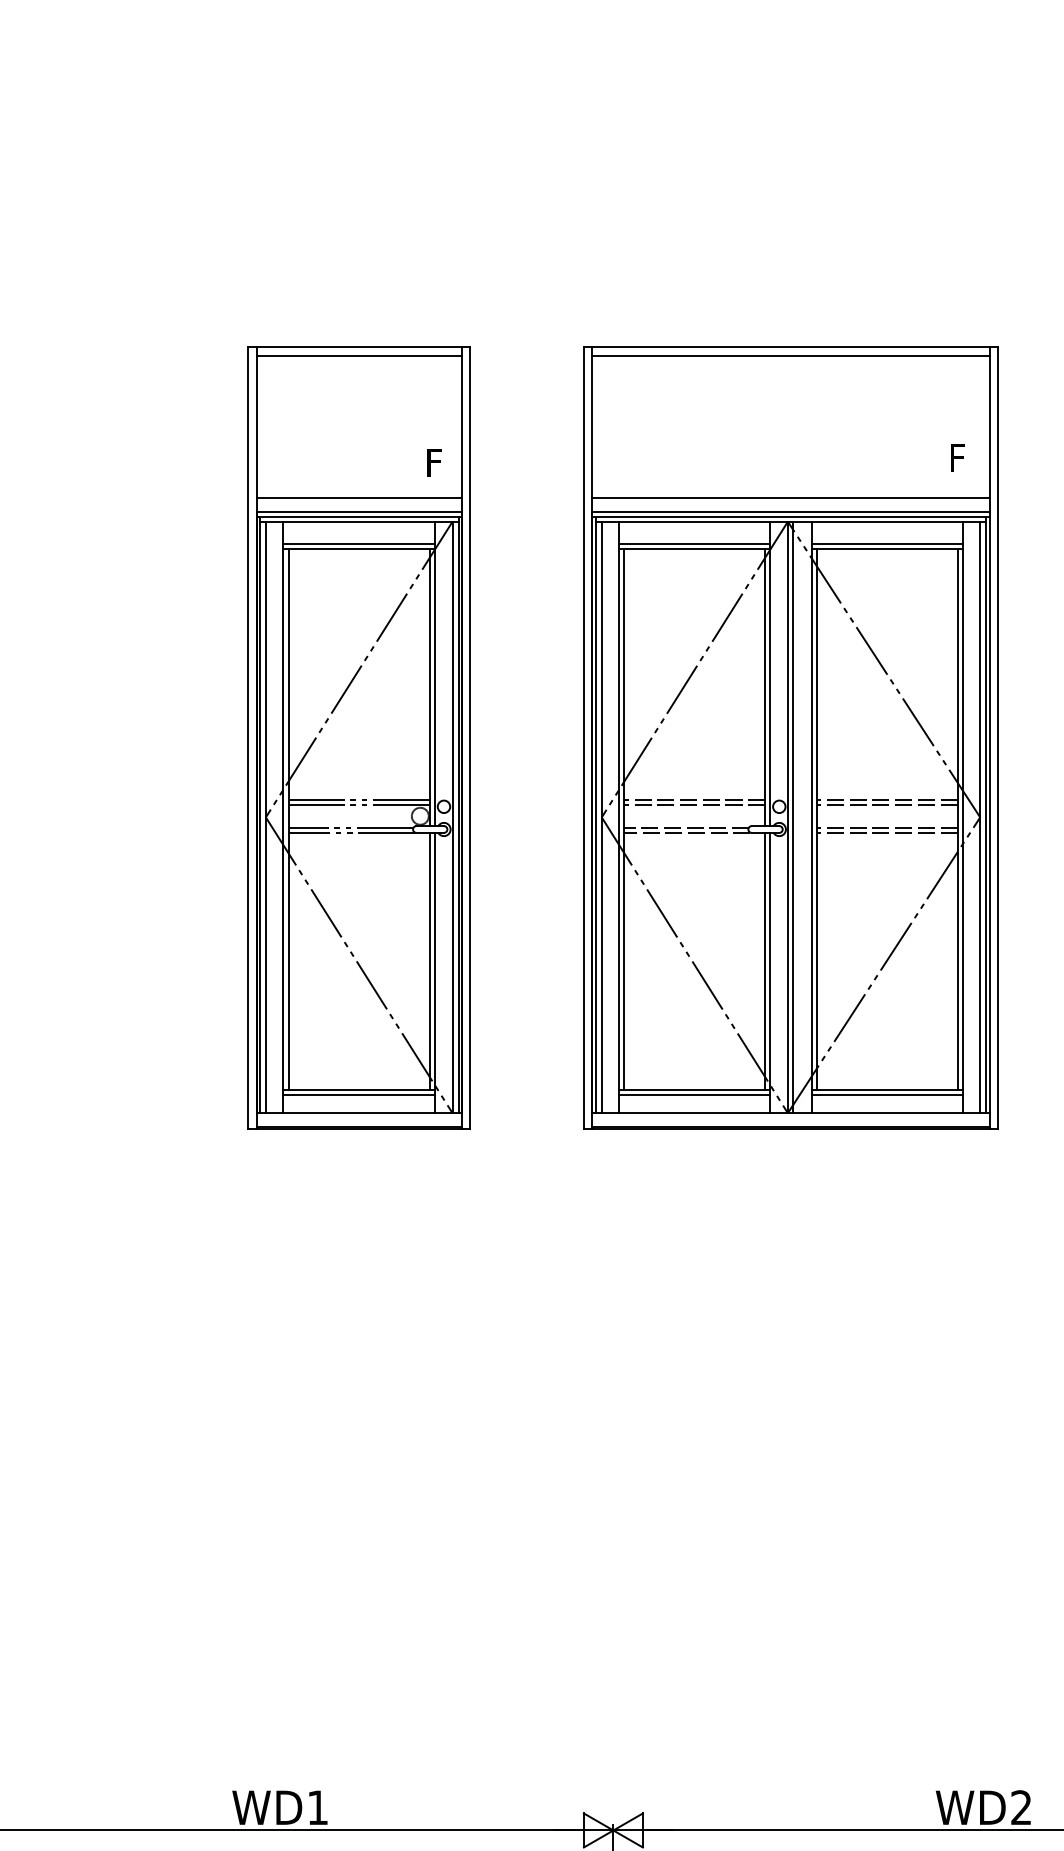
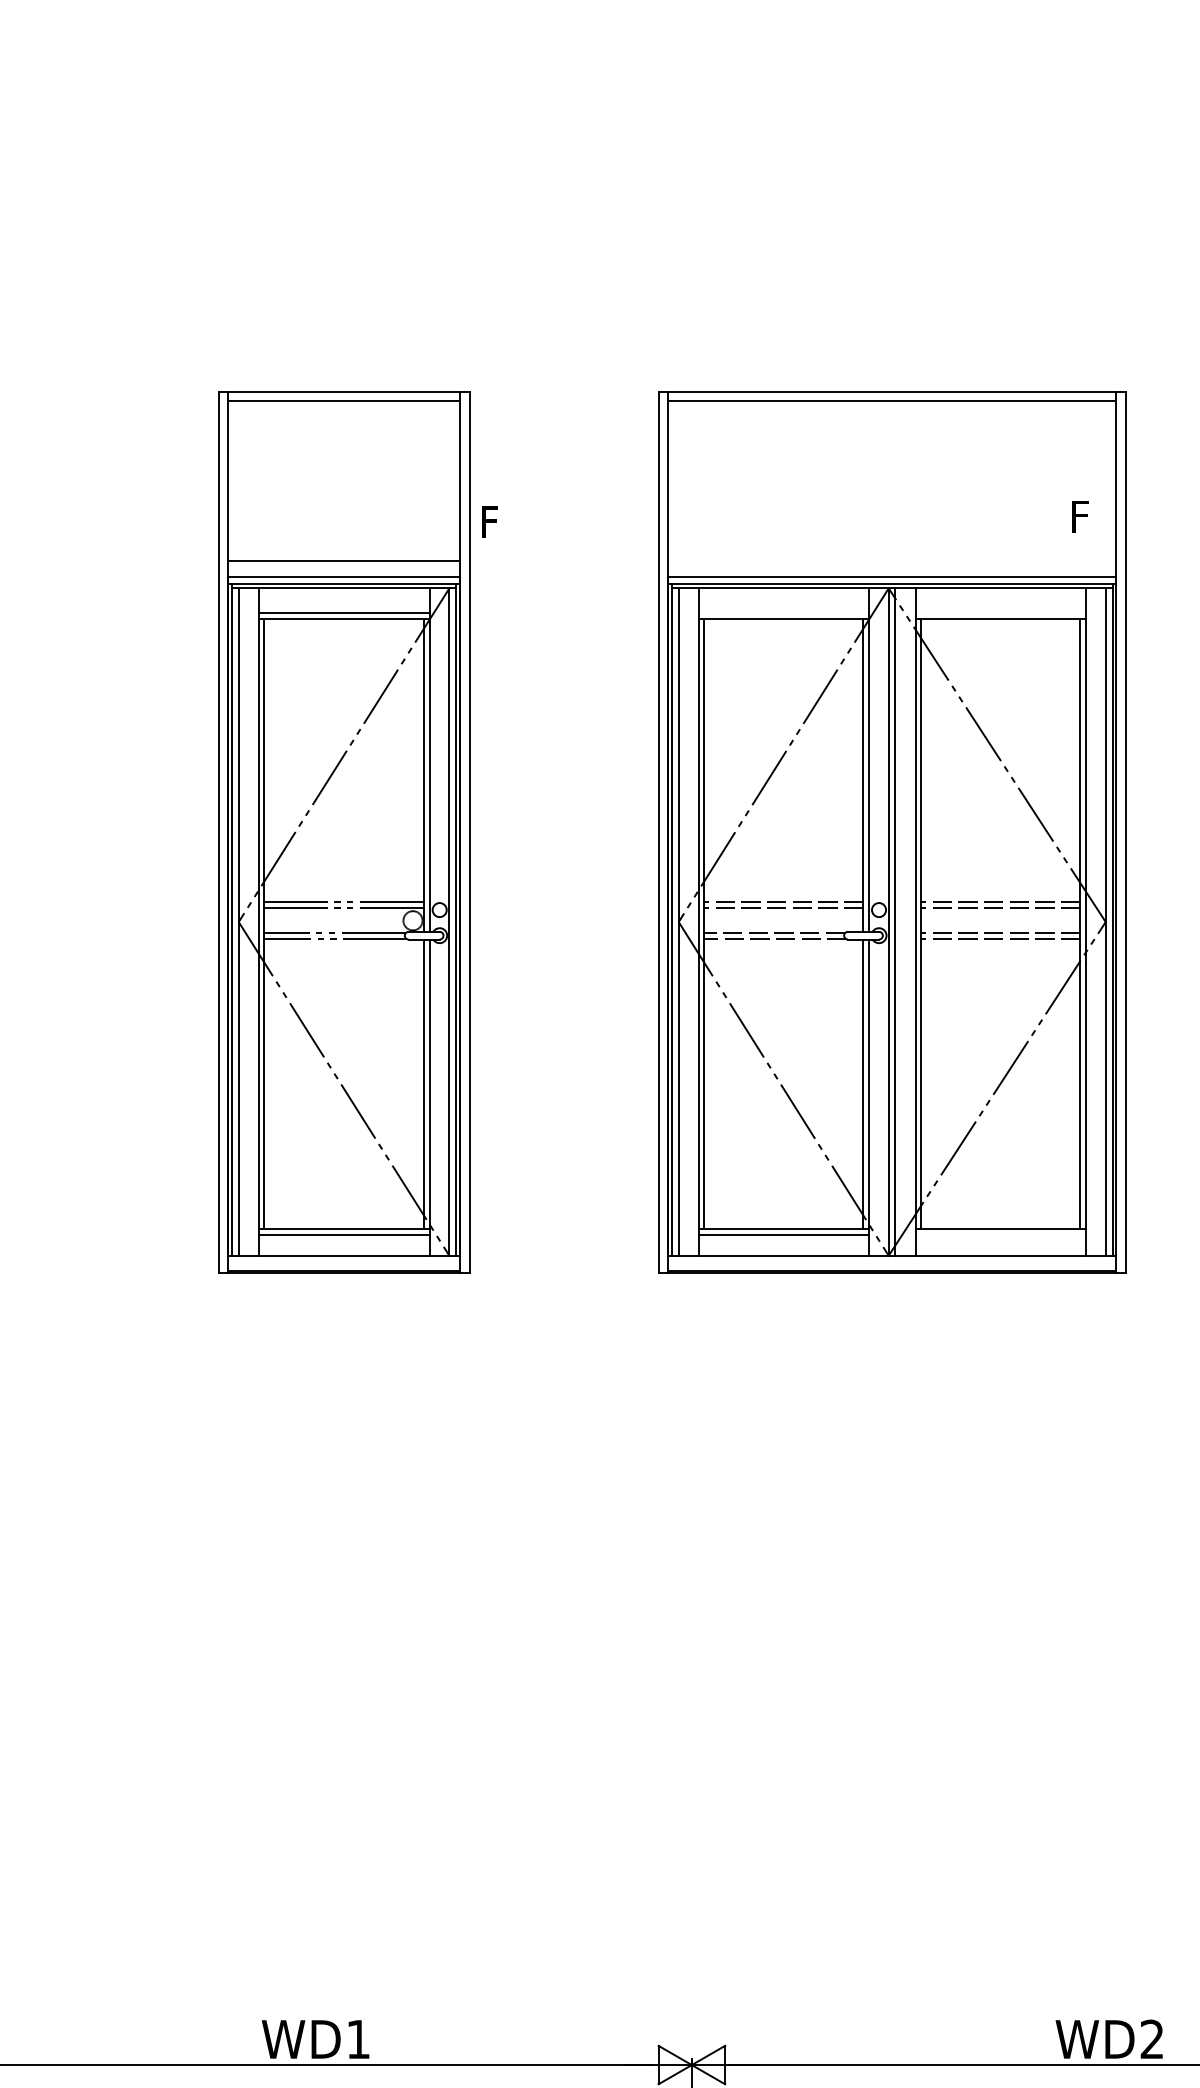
line: (791, 497) -> (892, 561), removed
line: (694, 543) -> (783, 613), removed
line: (886, 543) -> (1000, 613), removed
part: (359, 738) -> (344, 832), moved
line: (886, 1094) -> (1000, 1234), removed

